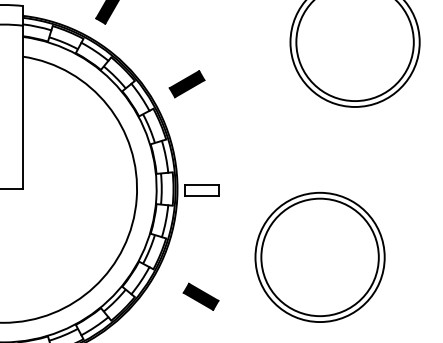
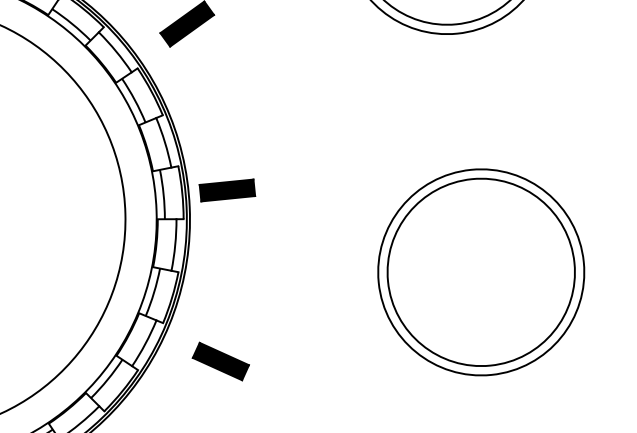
fill: (201, 190) -> (226, 190), added
part: (319, 256) -> (480, 270), moved
part: (200, 296) -> (219, 361), moved

